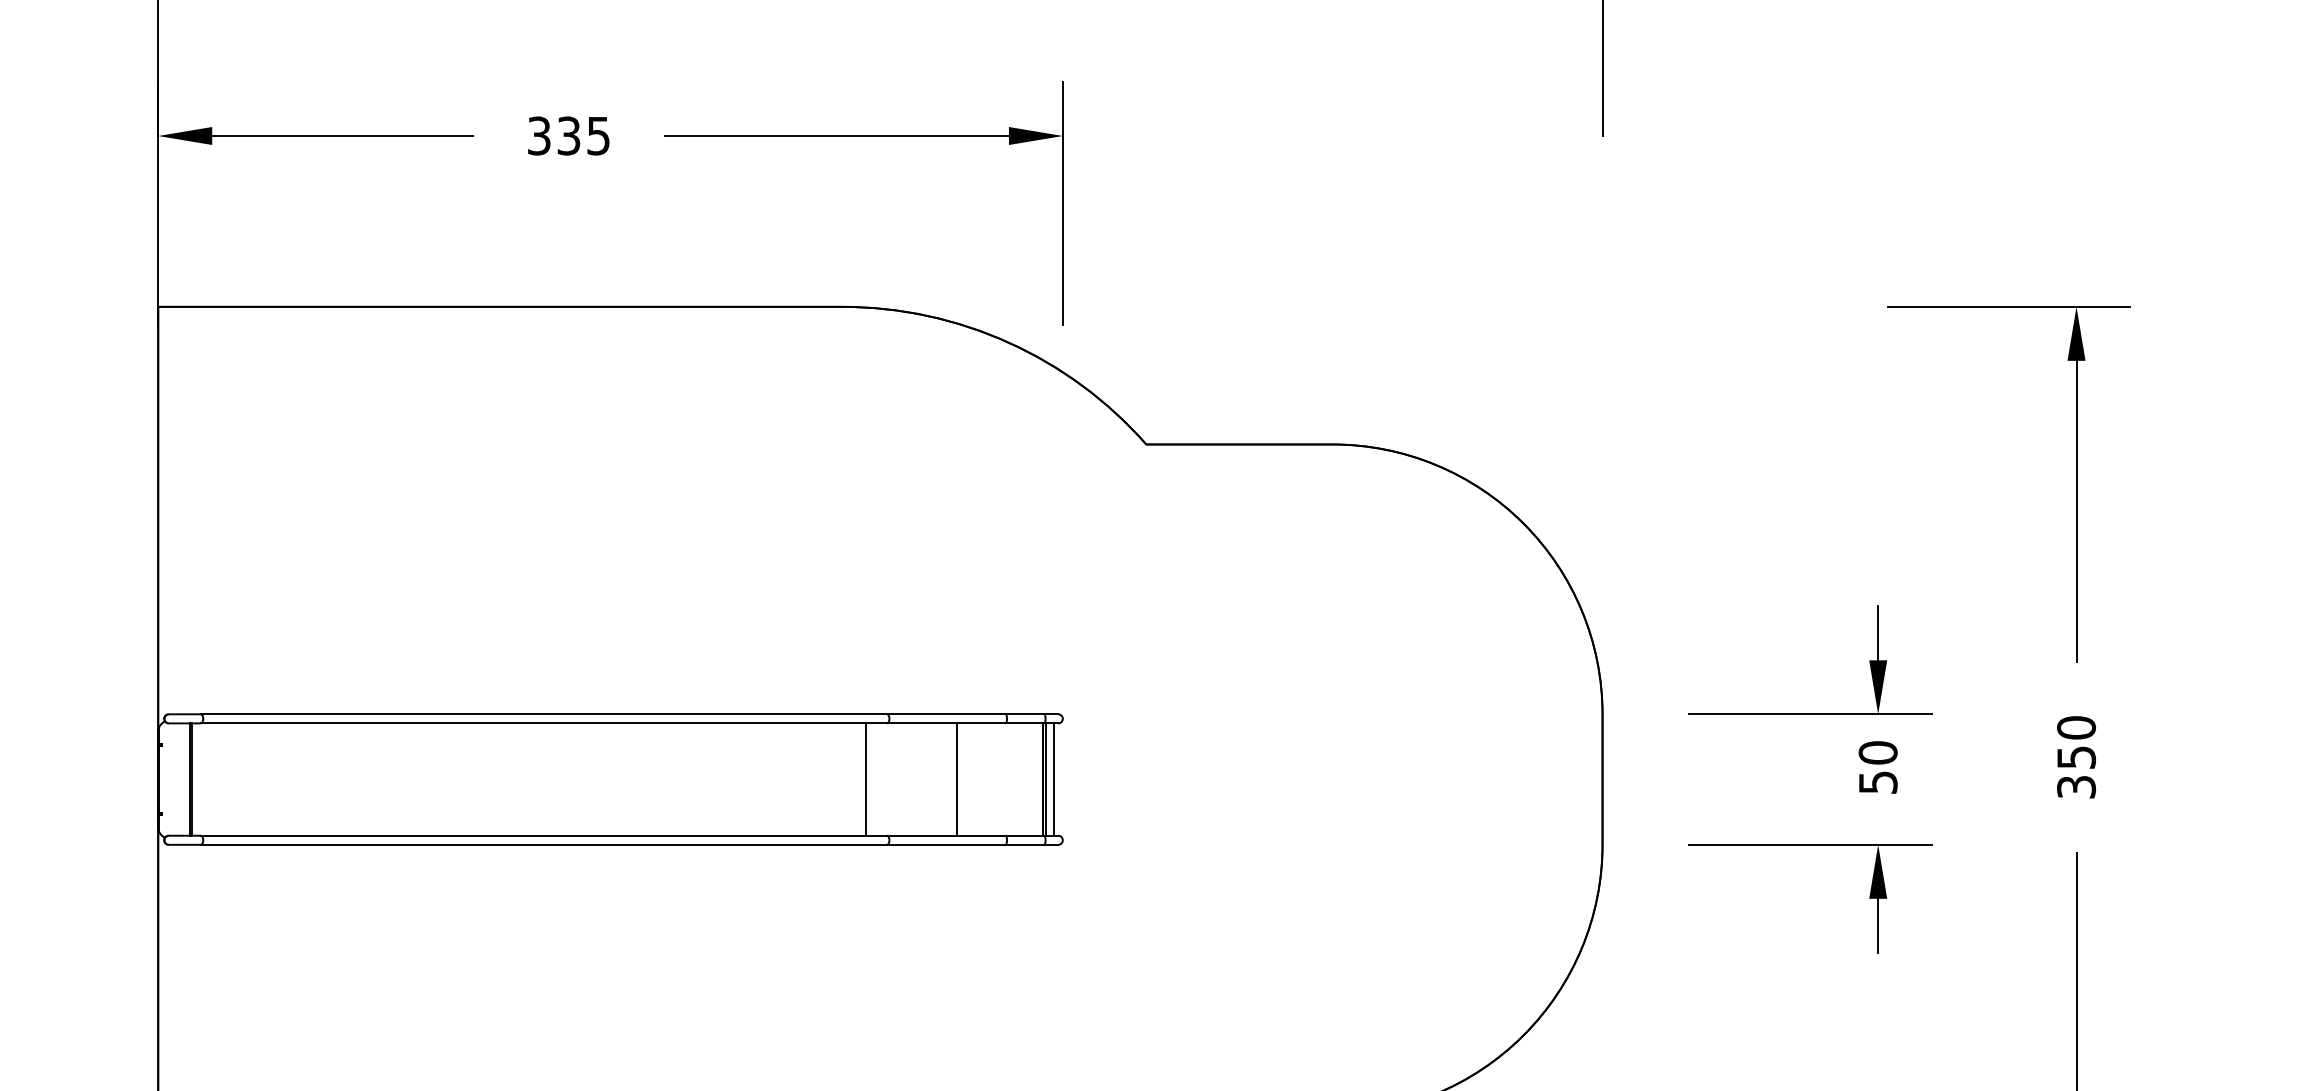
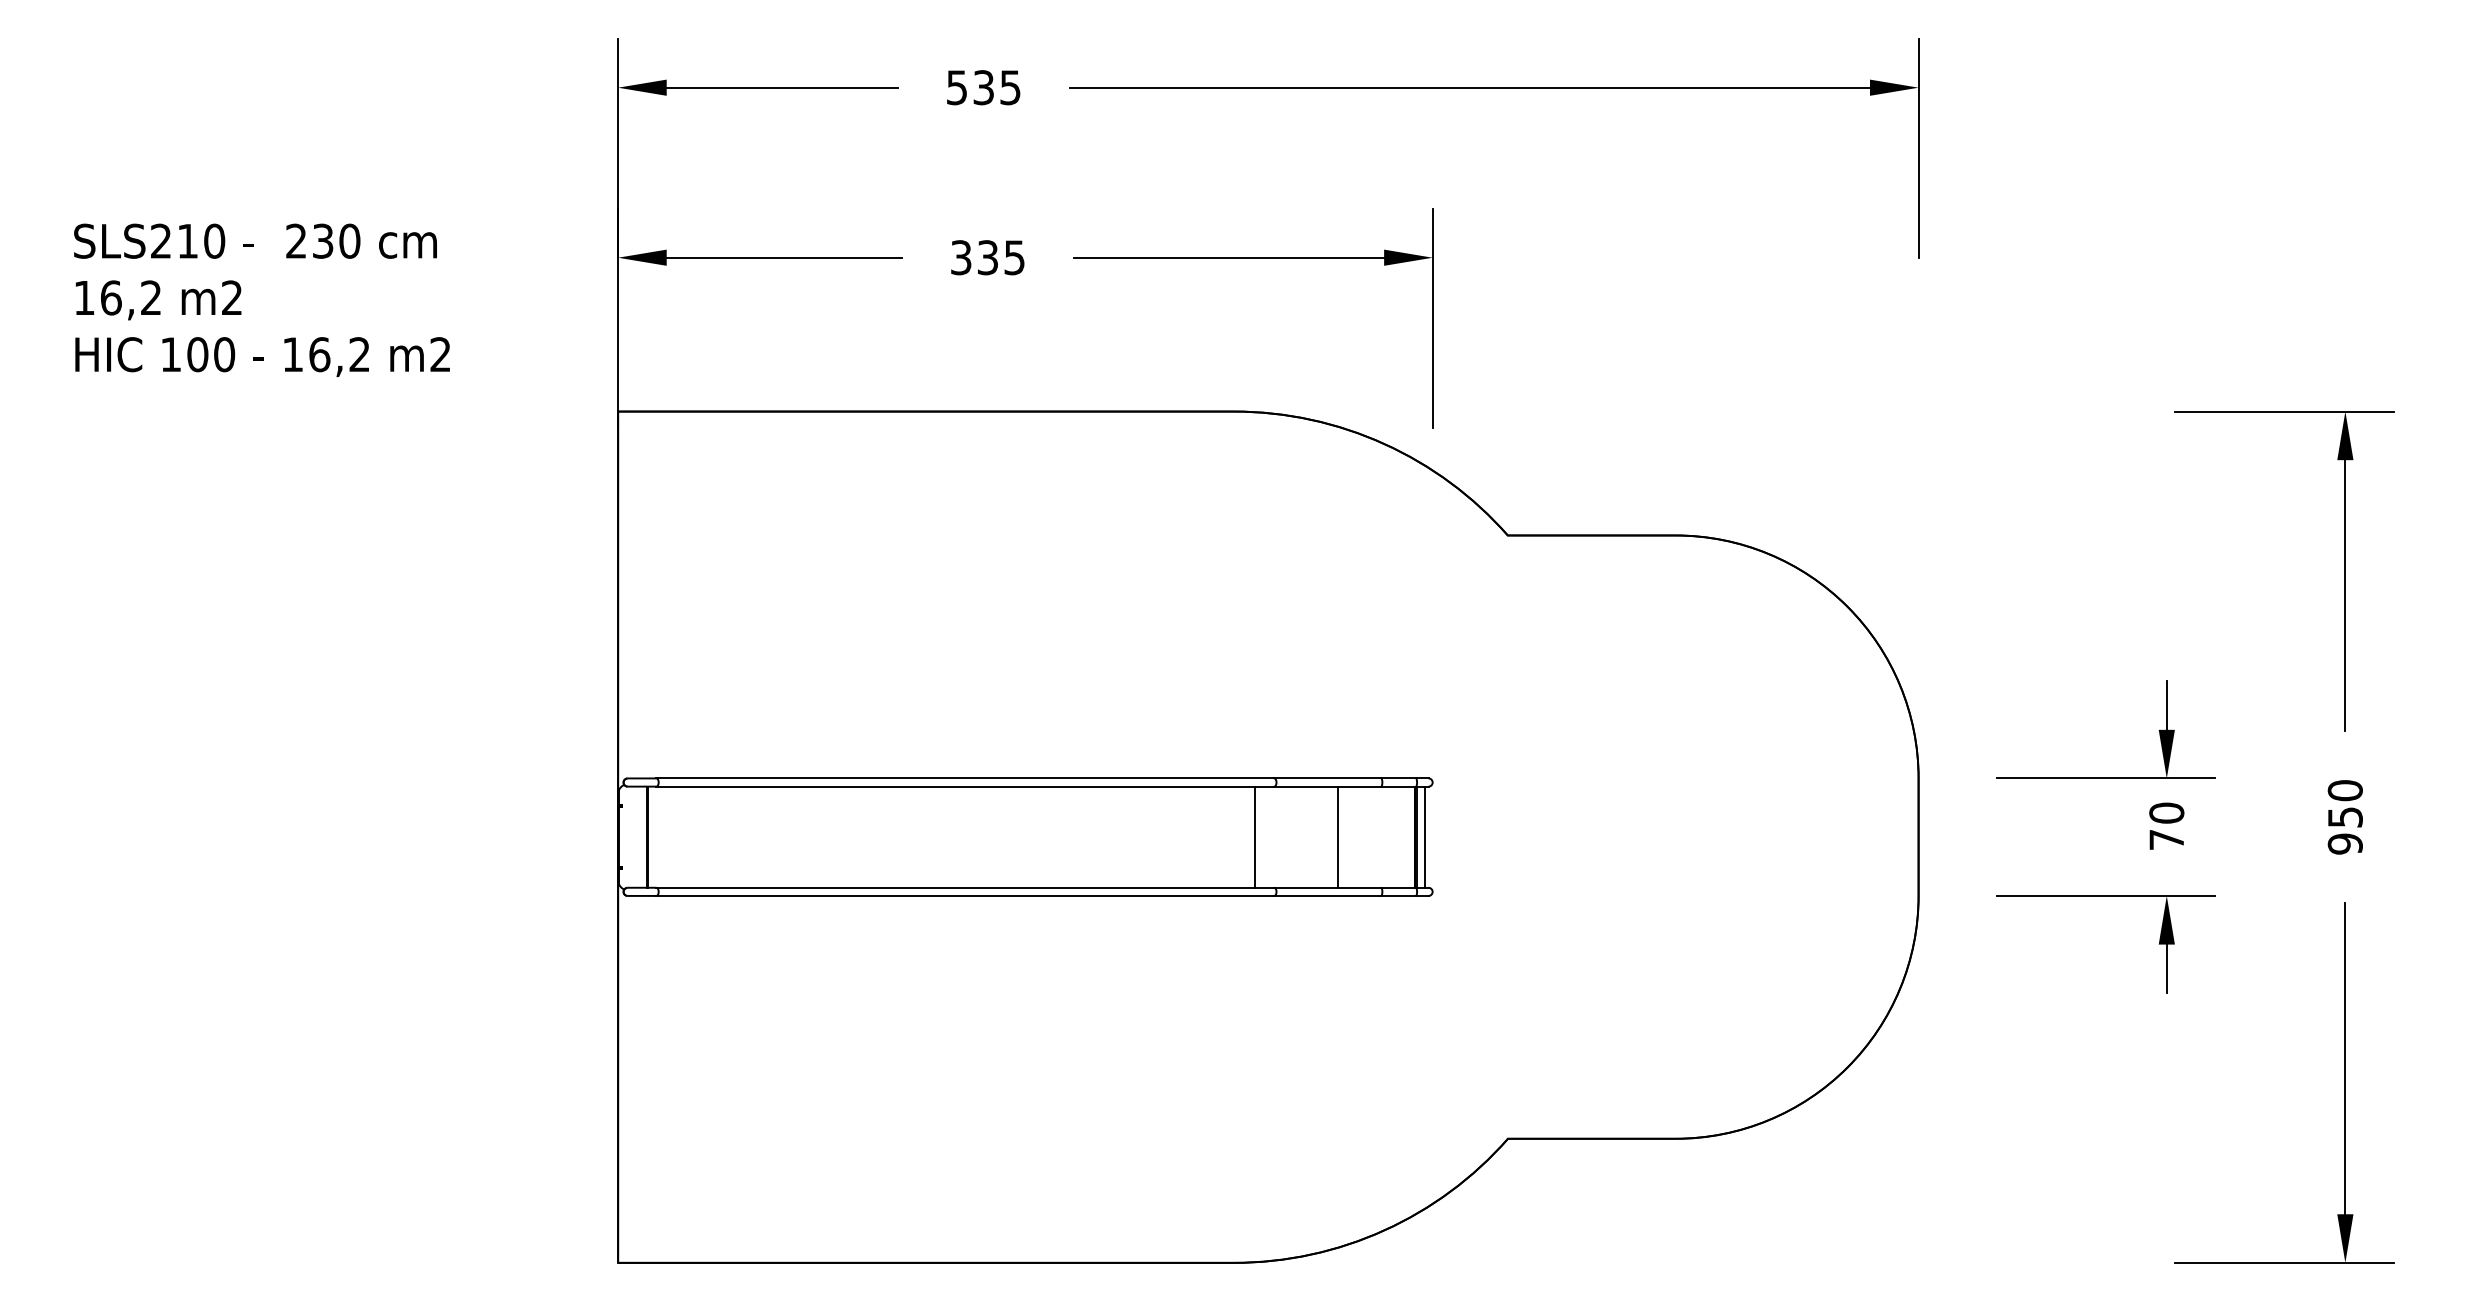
text: (1877, 782) -> (2166, 839), 50 -> 70
text: (2075, 786) -> (2344, 843), 350 -> 950

